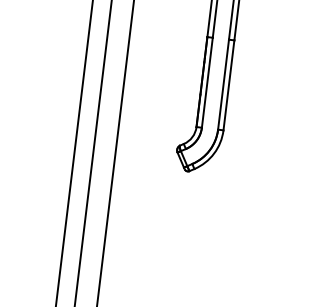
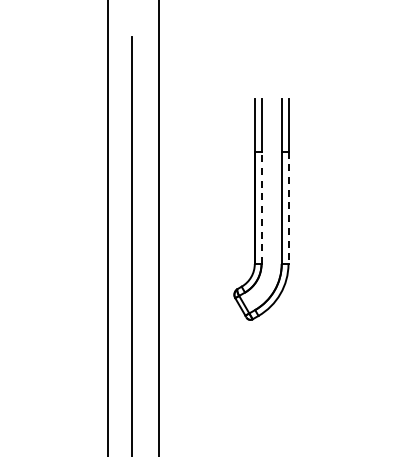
line: (207, 82) -> (261, 207), solid -> dashed
line: (228, 85) -> (288, 208), solid -> dashed

